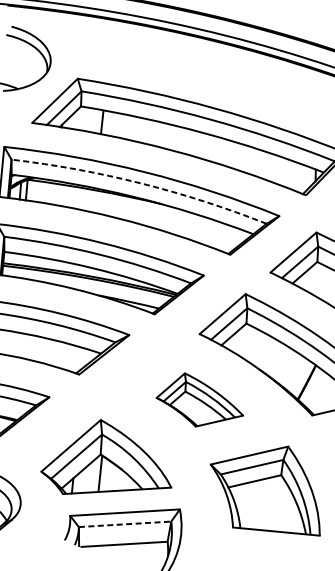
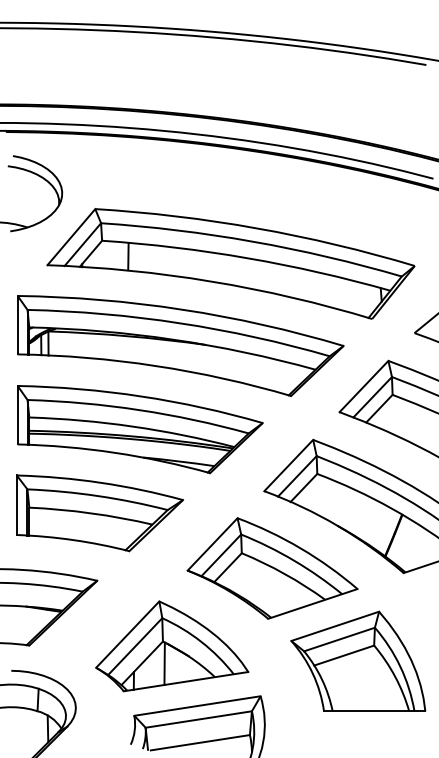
arc: (141, 183) -> (180, 323), dashed -> solid
part: (200, 400) -> (272, 568), size x1.67
line: (124, 524) -> (198, 719), dashed -> solid

